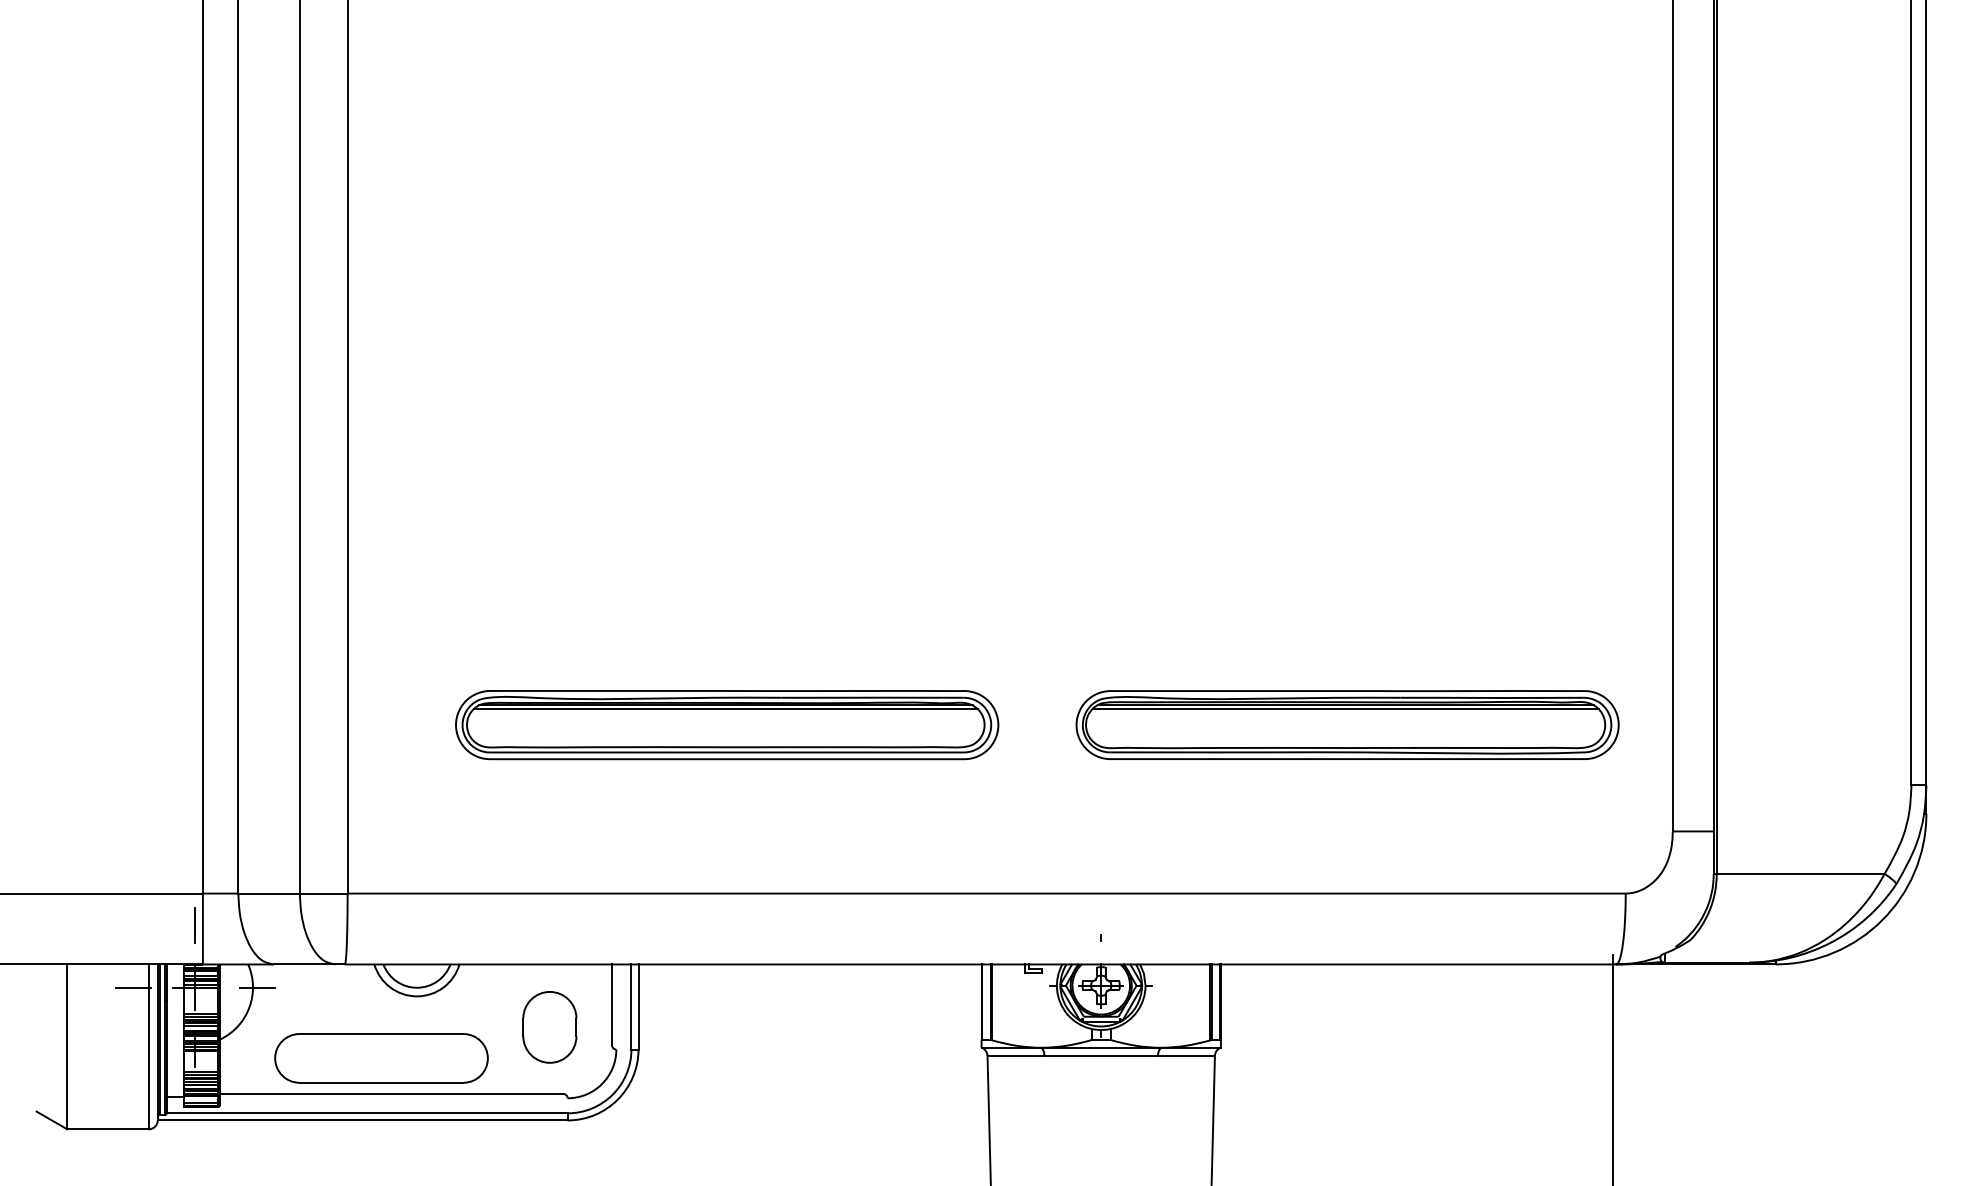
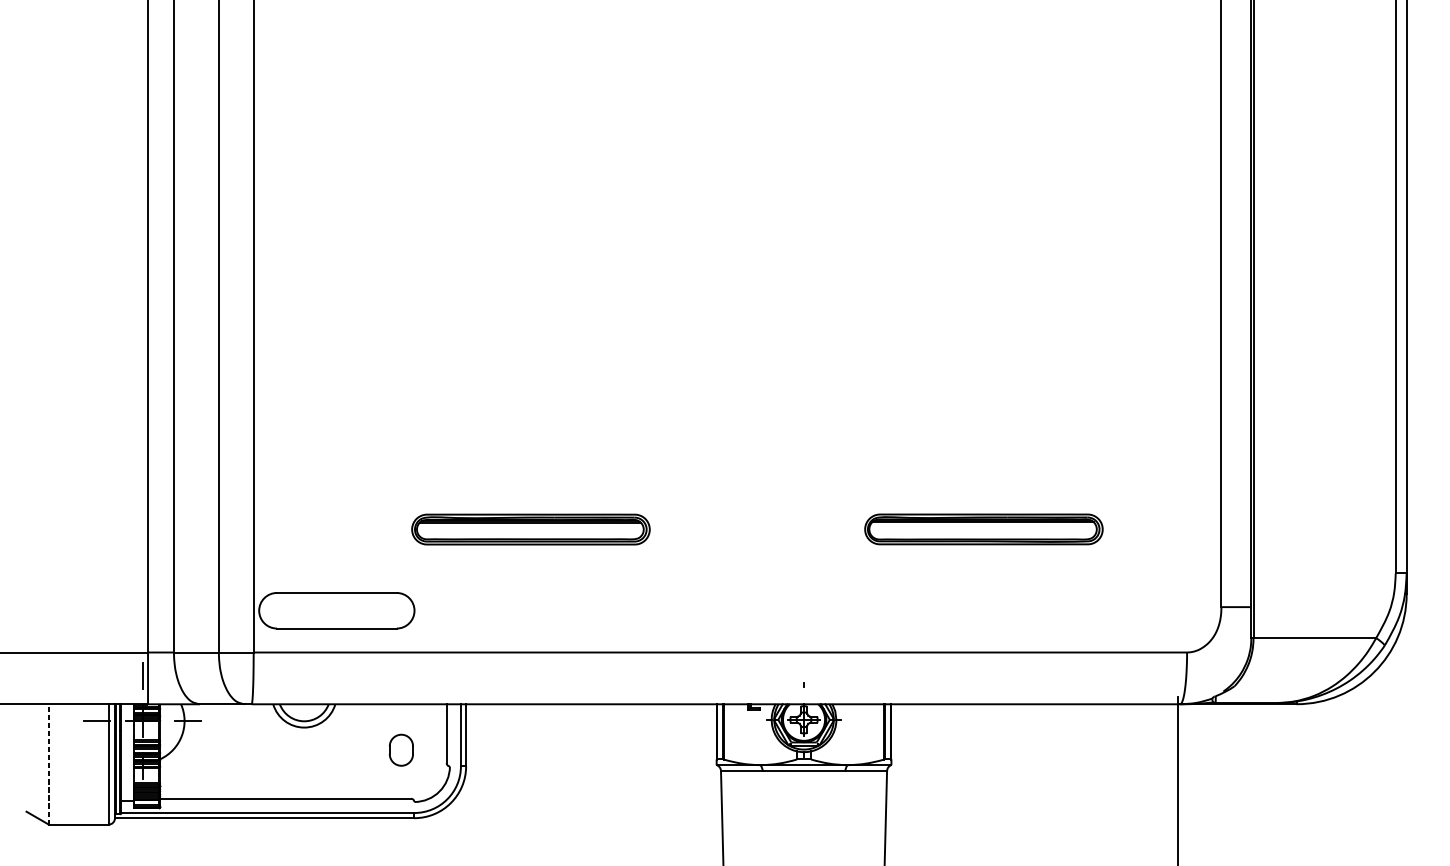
part: (1347, 724) -> (983, 529), size x0.6
part: (727, 725) -> (531, 529), size x0.6
part: (549, 1027) -> (401, 750), size x0.6
line: (67, 1046) -> (49, 764), solid -> dashed
part: (381, 1058) -> (336, 610), moved

